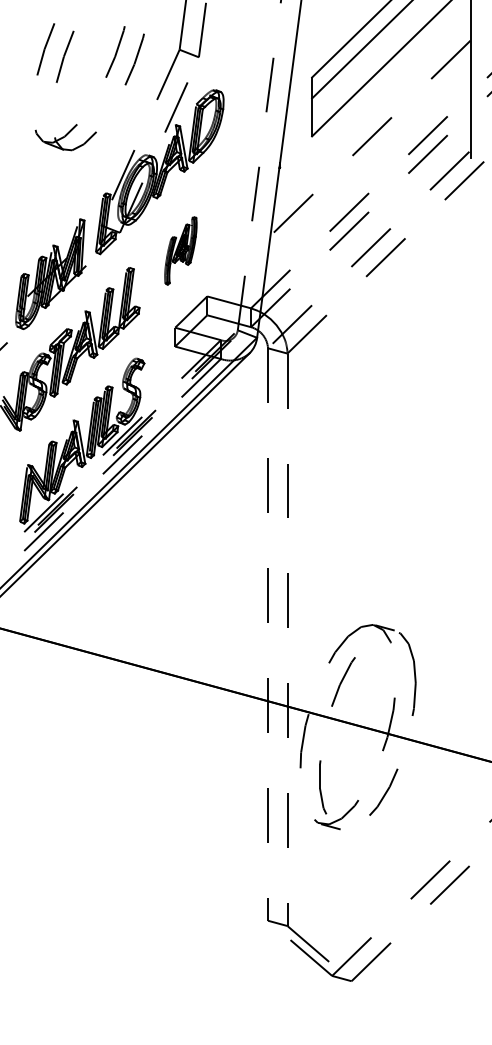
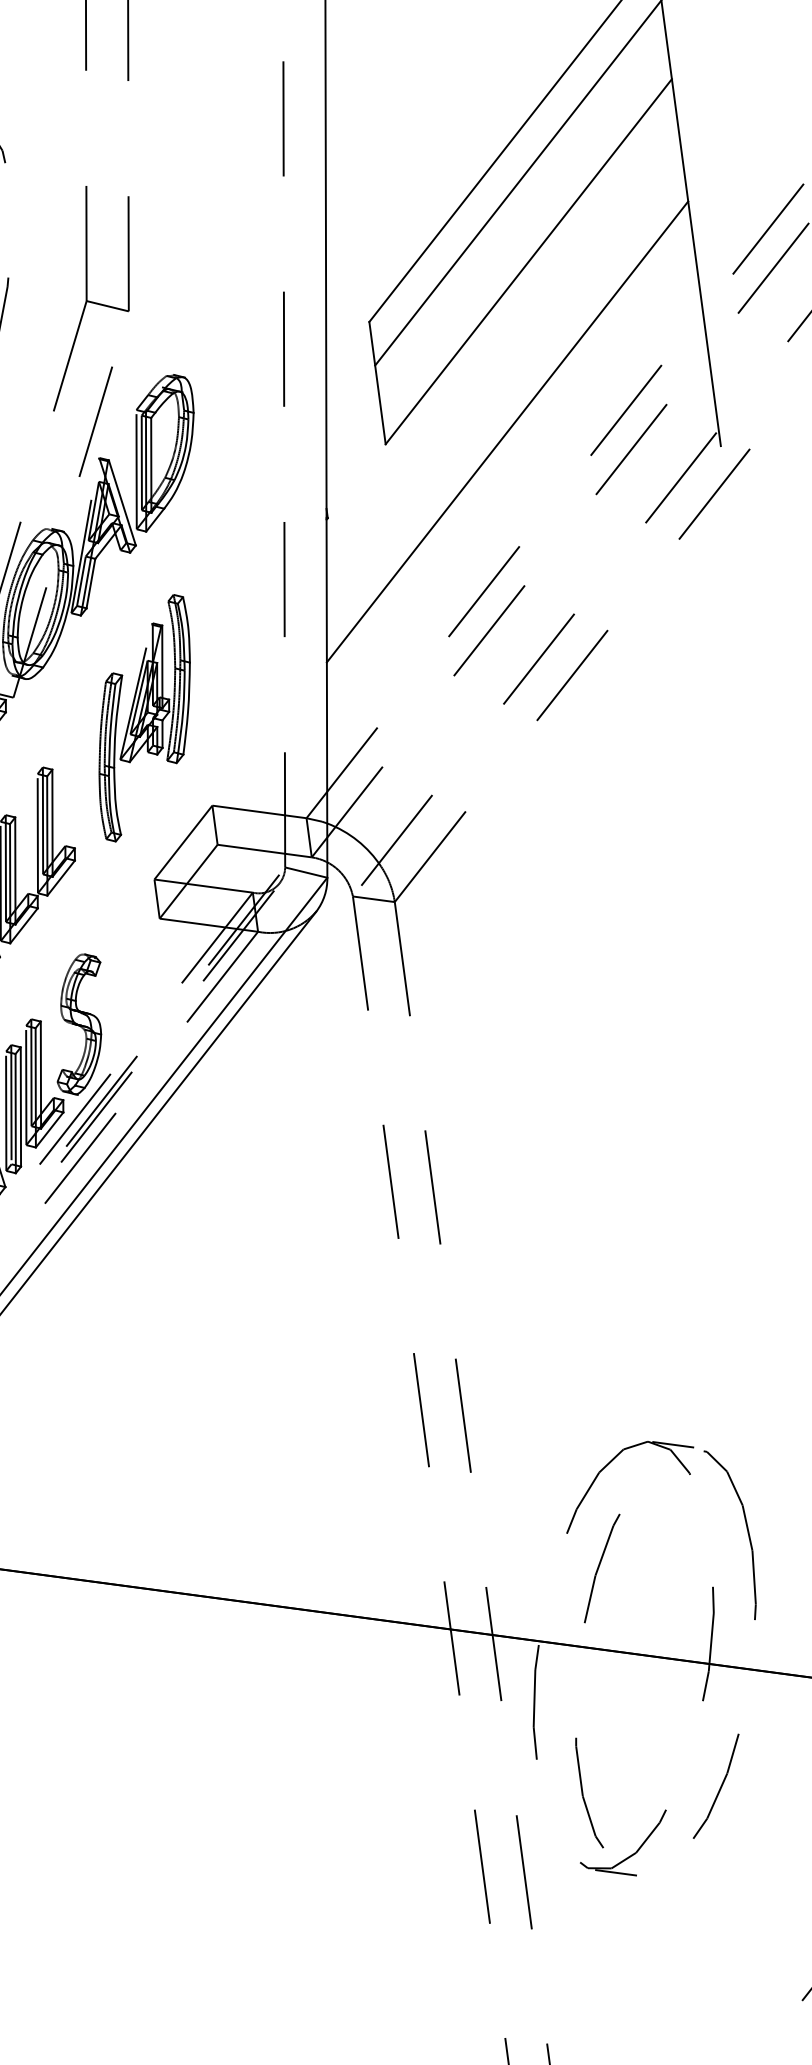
line: (370, 138) -> (507, 432), dashed -> solid
part: (180, 250) -> (144, 717), size x1.67

